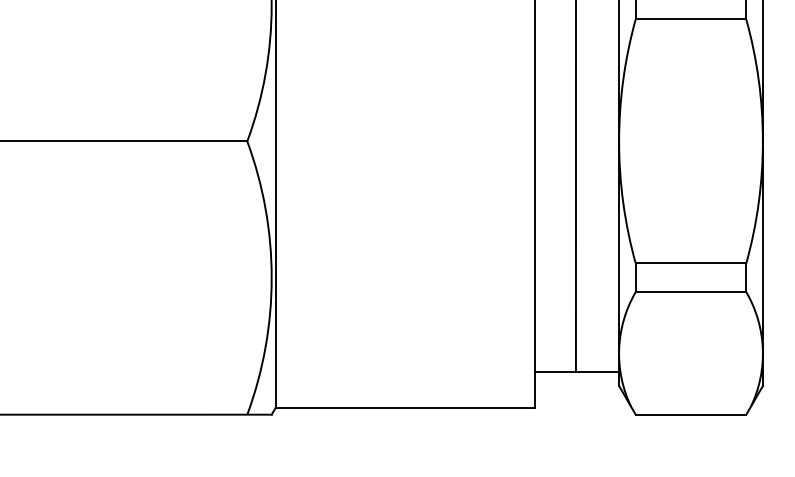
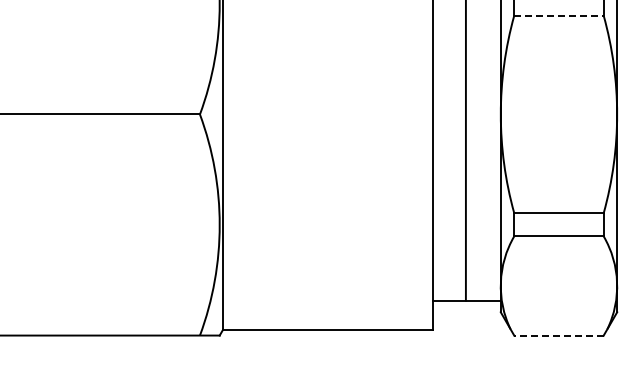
line: (690, 19) -> (558, 15), solid -> dashed
line: (690, 414) -> (558, 335), solid -> dashed

